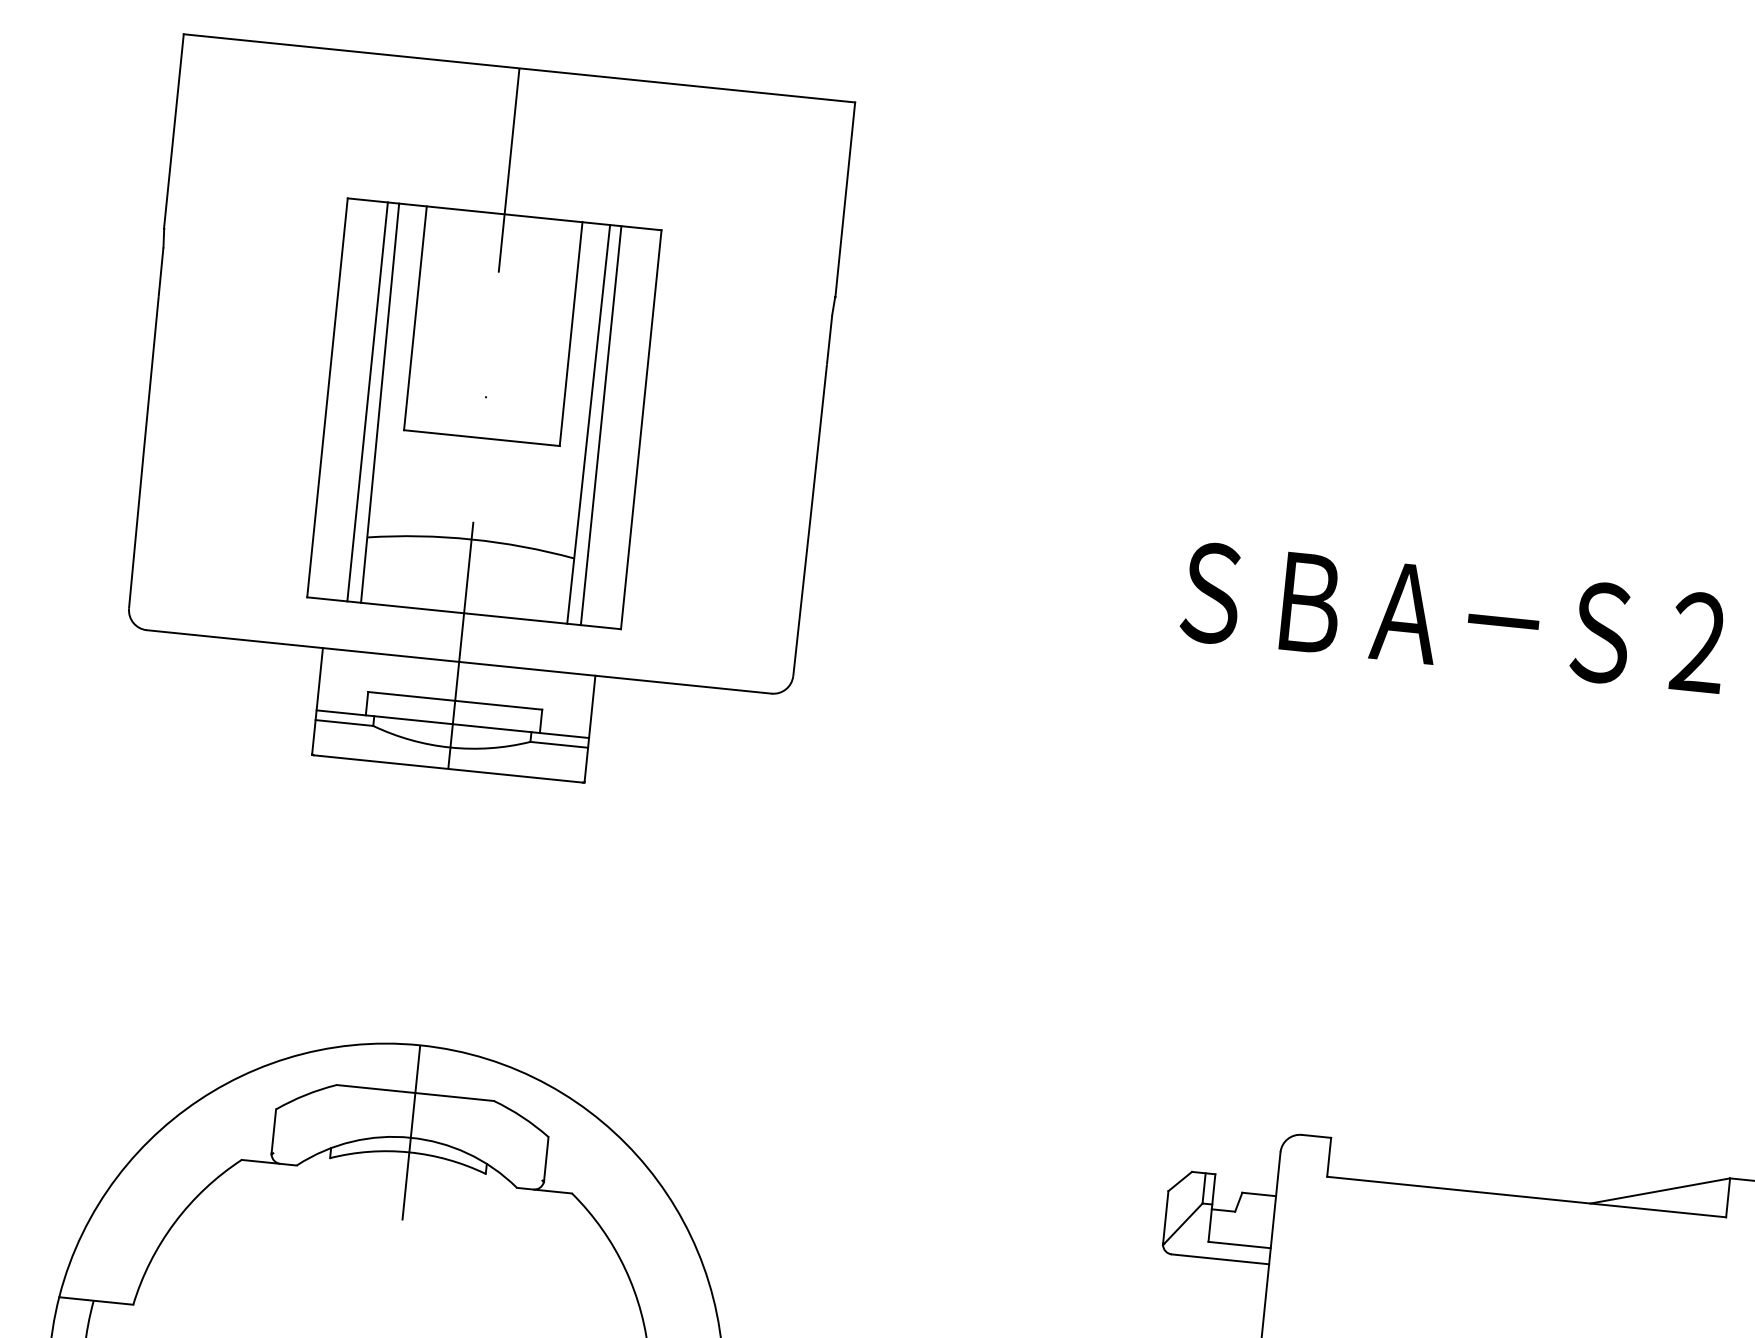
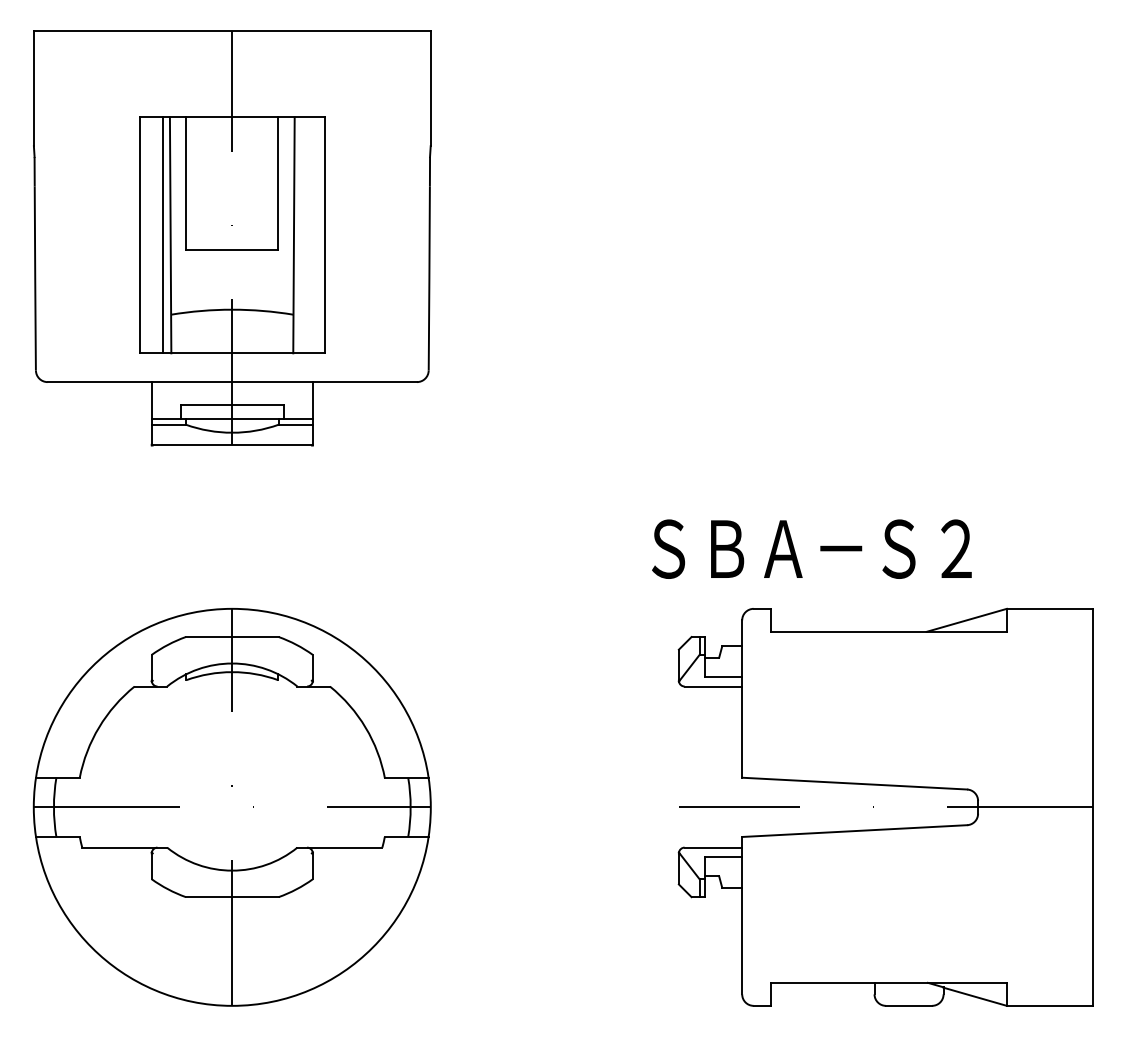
line: (601, 425) -> (301, 235), removed
text: (1453, 616) -> (811, 548), moved

